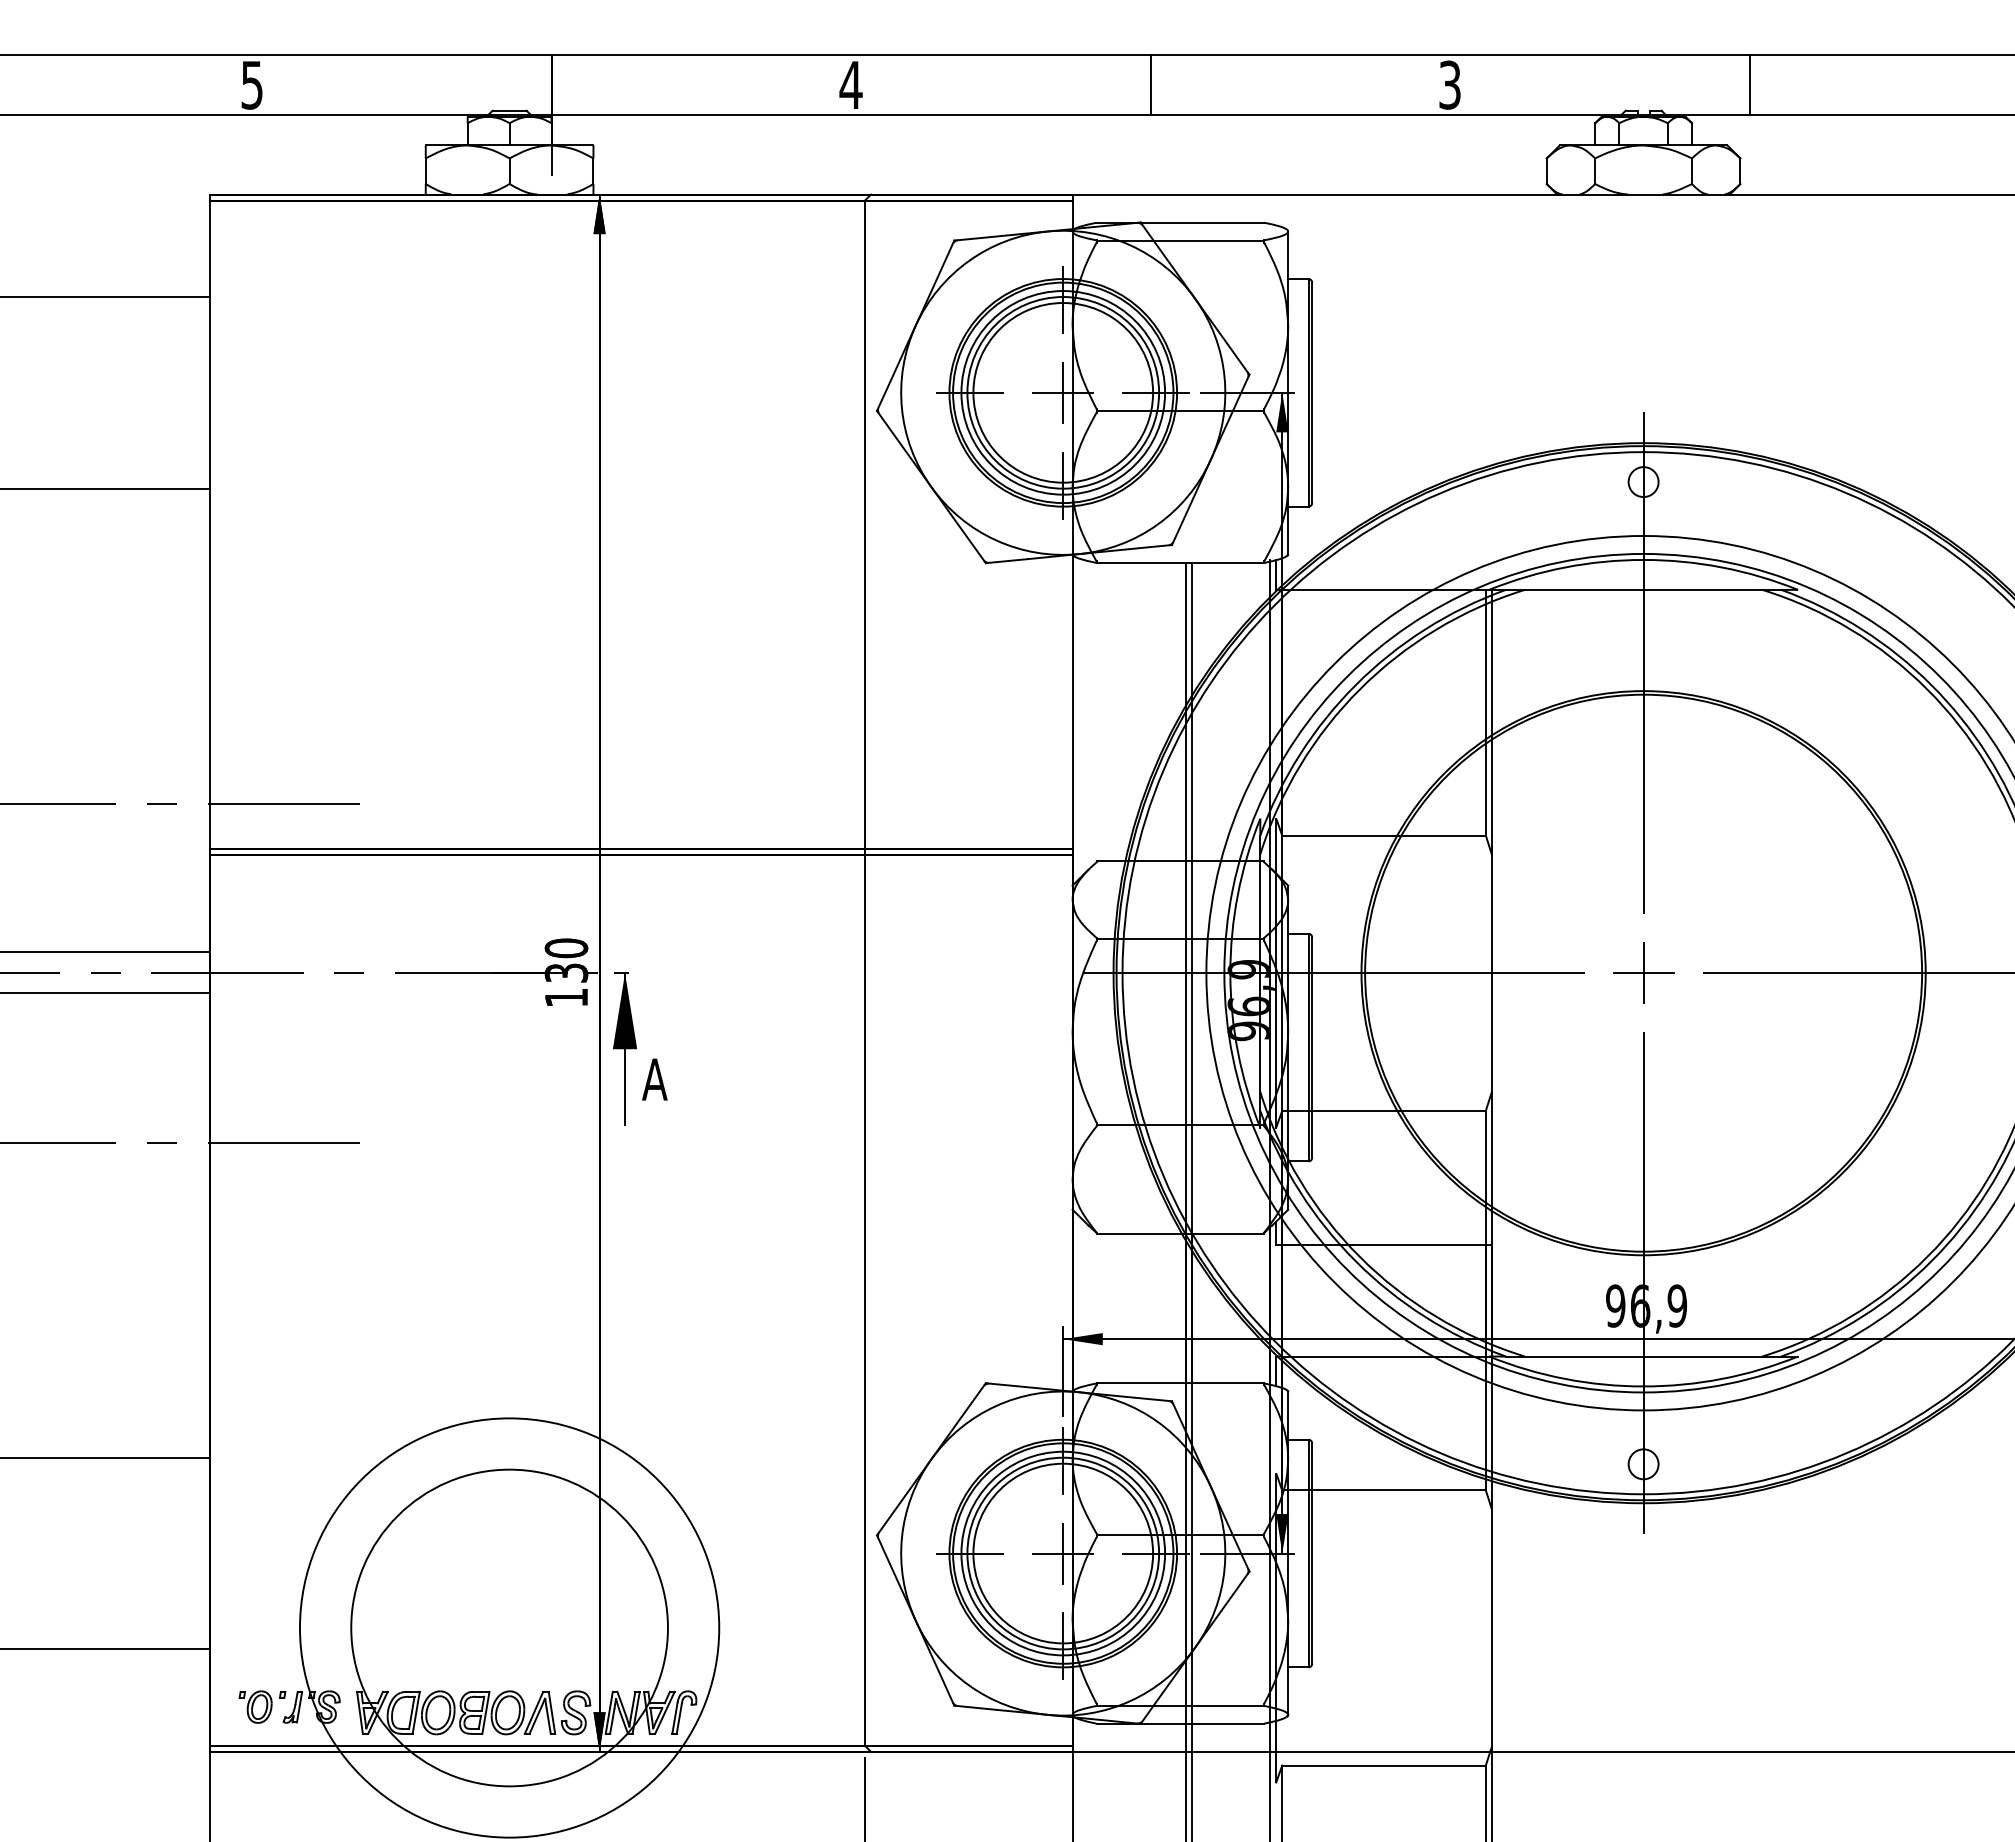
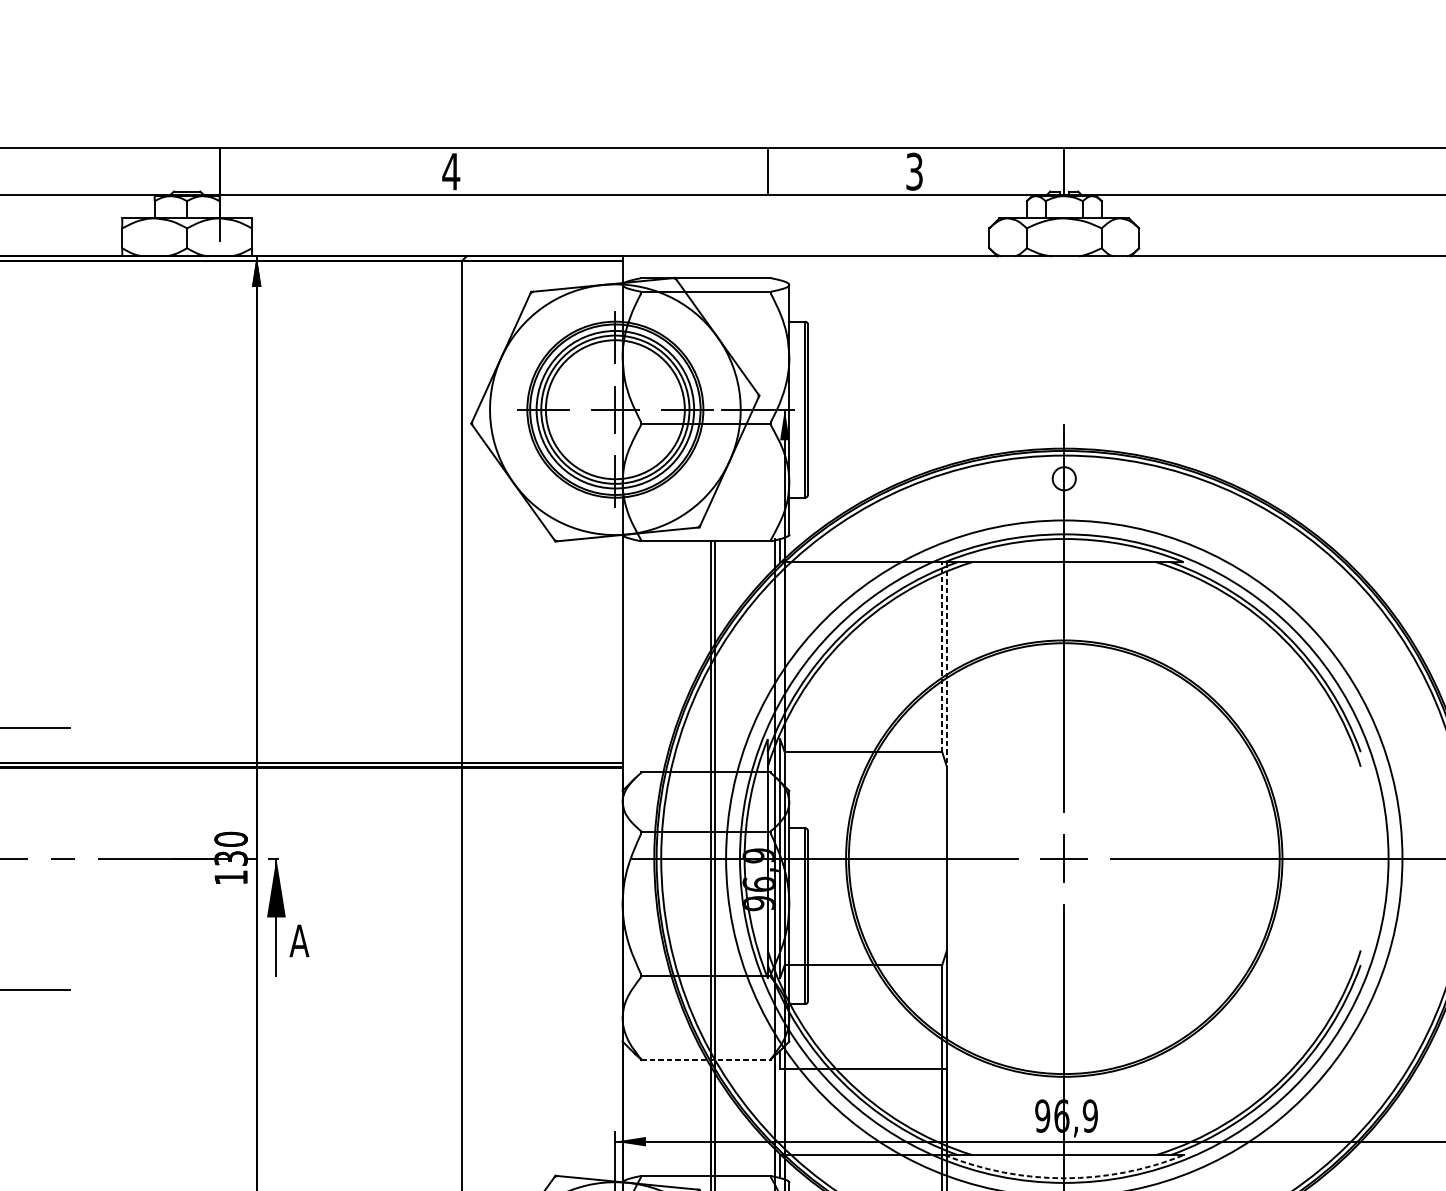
line: (1151, 84) -> (768, 171), moved
line: (1750, 84) -> (1064, 171), moved
line: (1485, 712) -> (941, 656), solid -> dashed
line: (1491, 722) -> (946, 664), solid -> dashed
line: (1180, 1233) -> (706, 1059), solid -> dashed
arc: (1643, 1386) -> (1064, 1178), solid -> dashed

